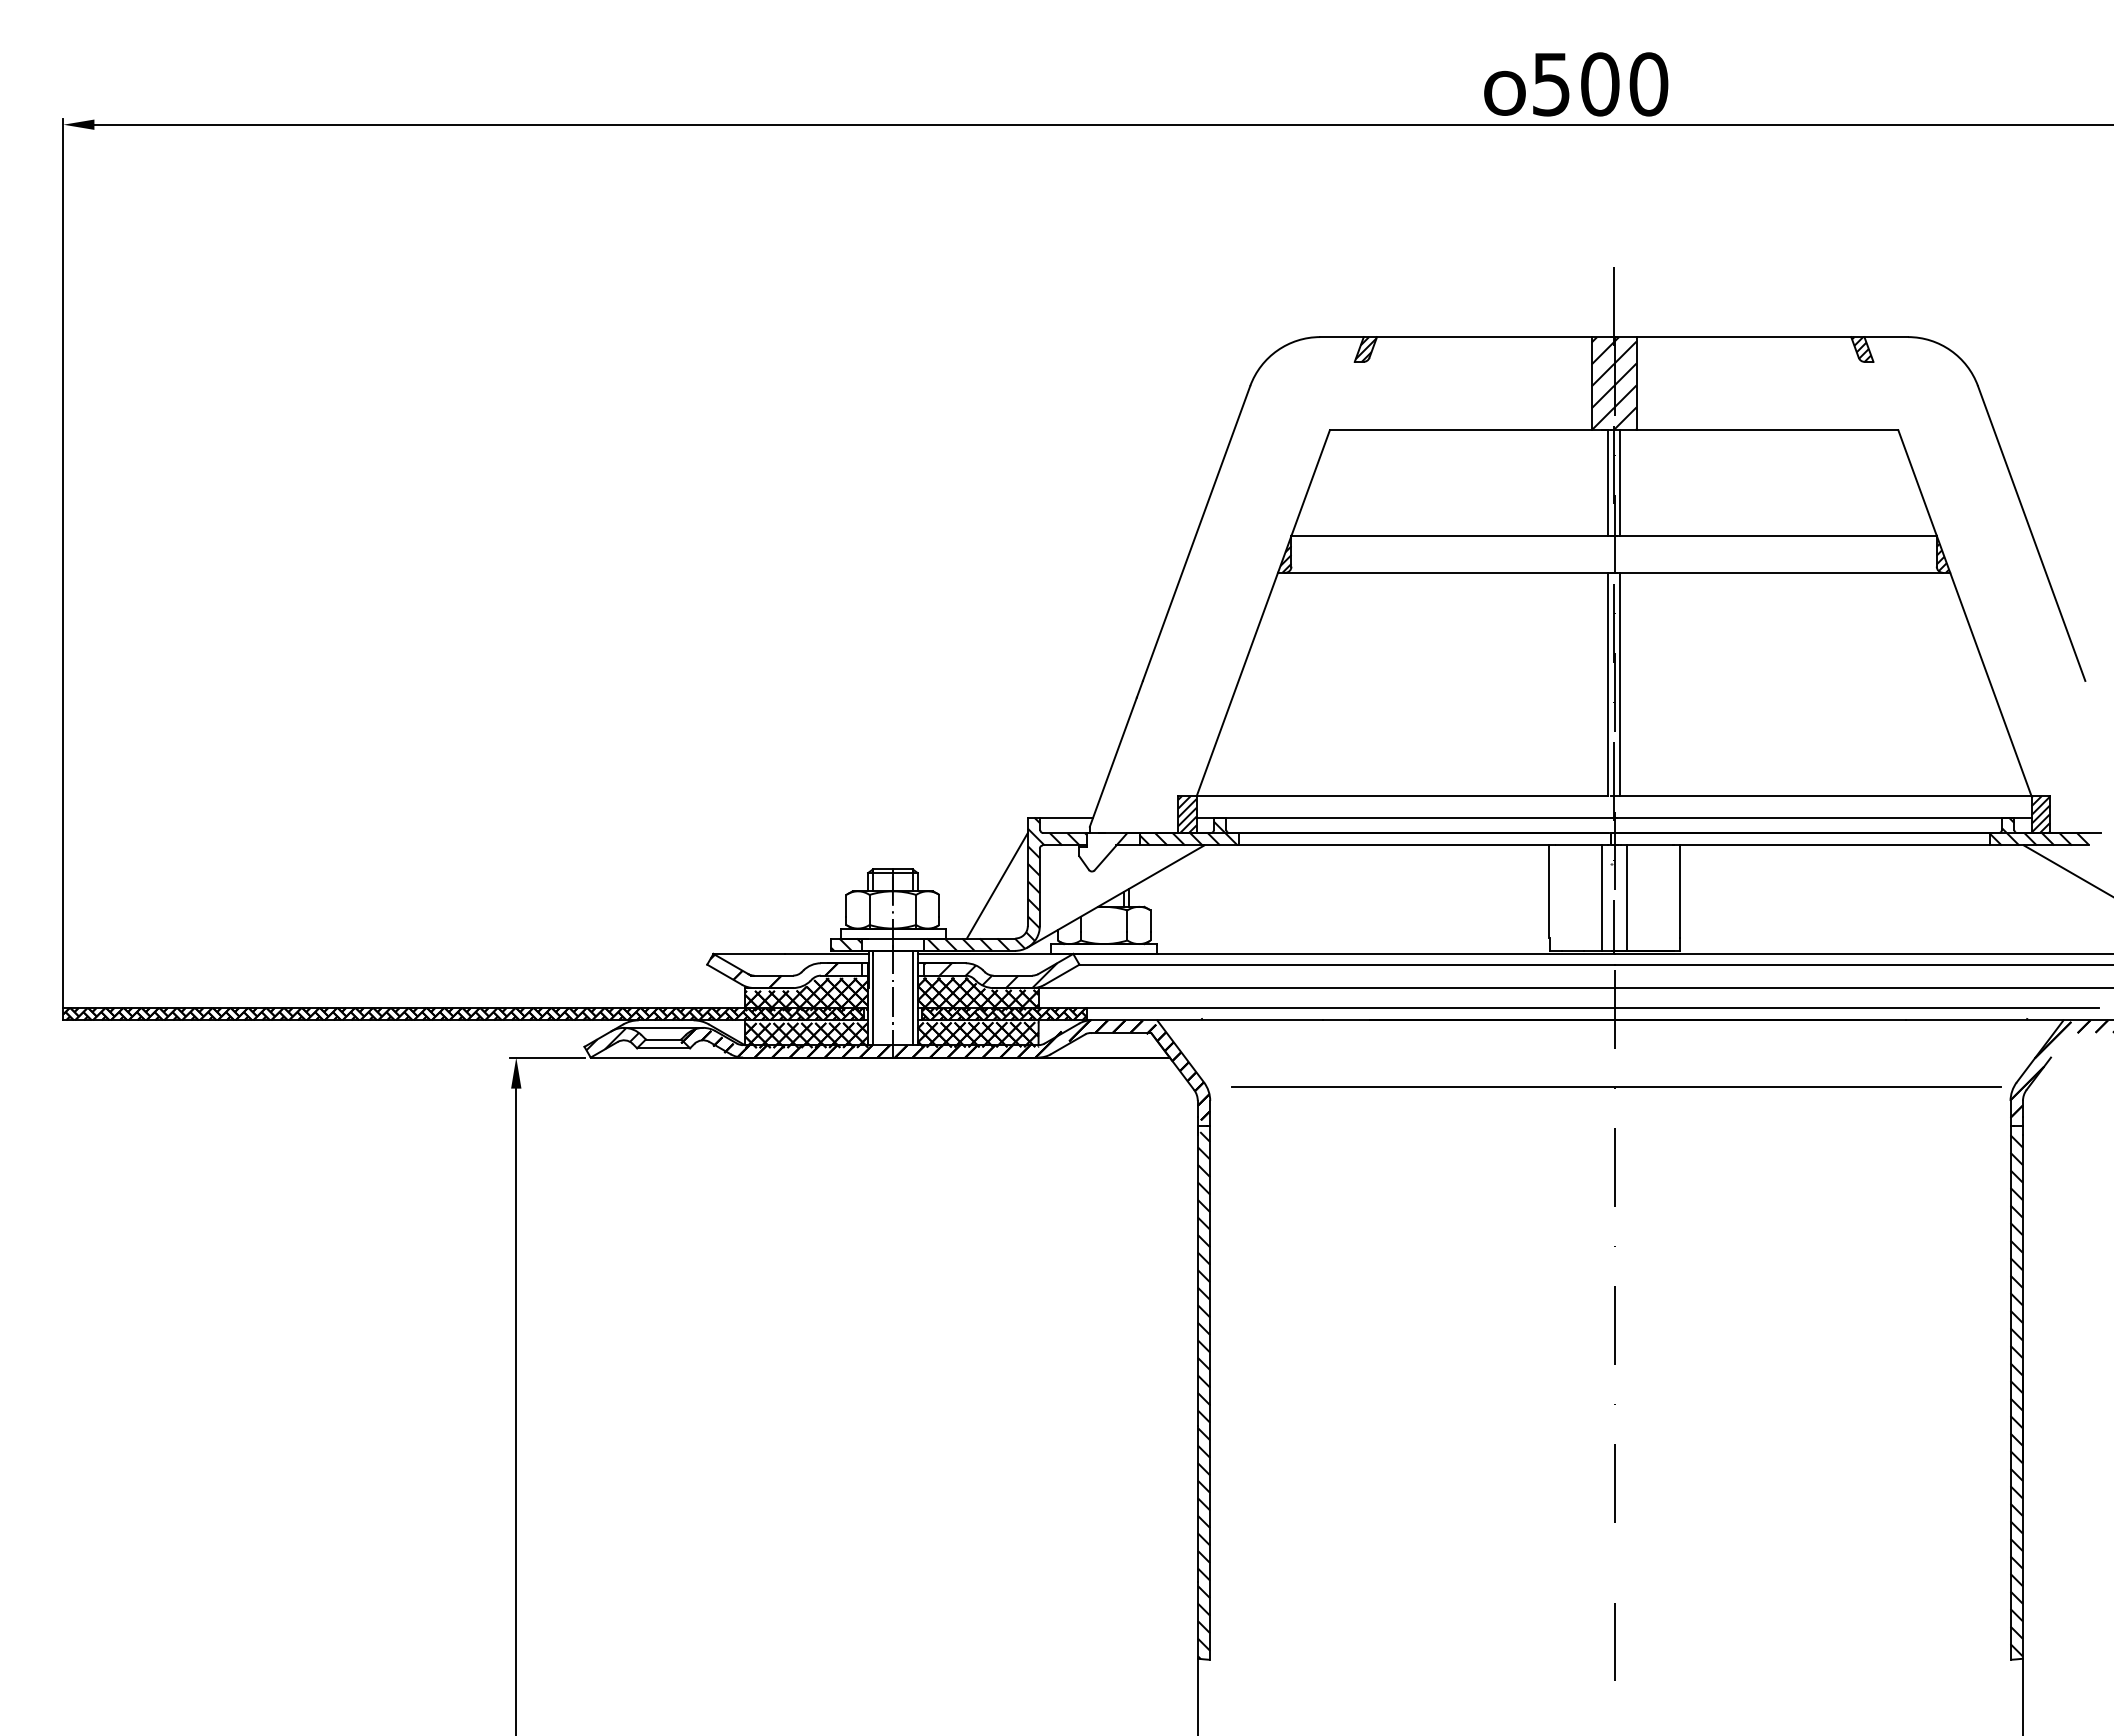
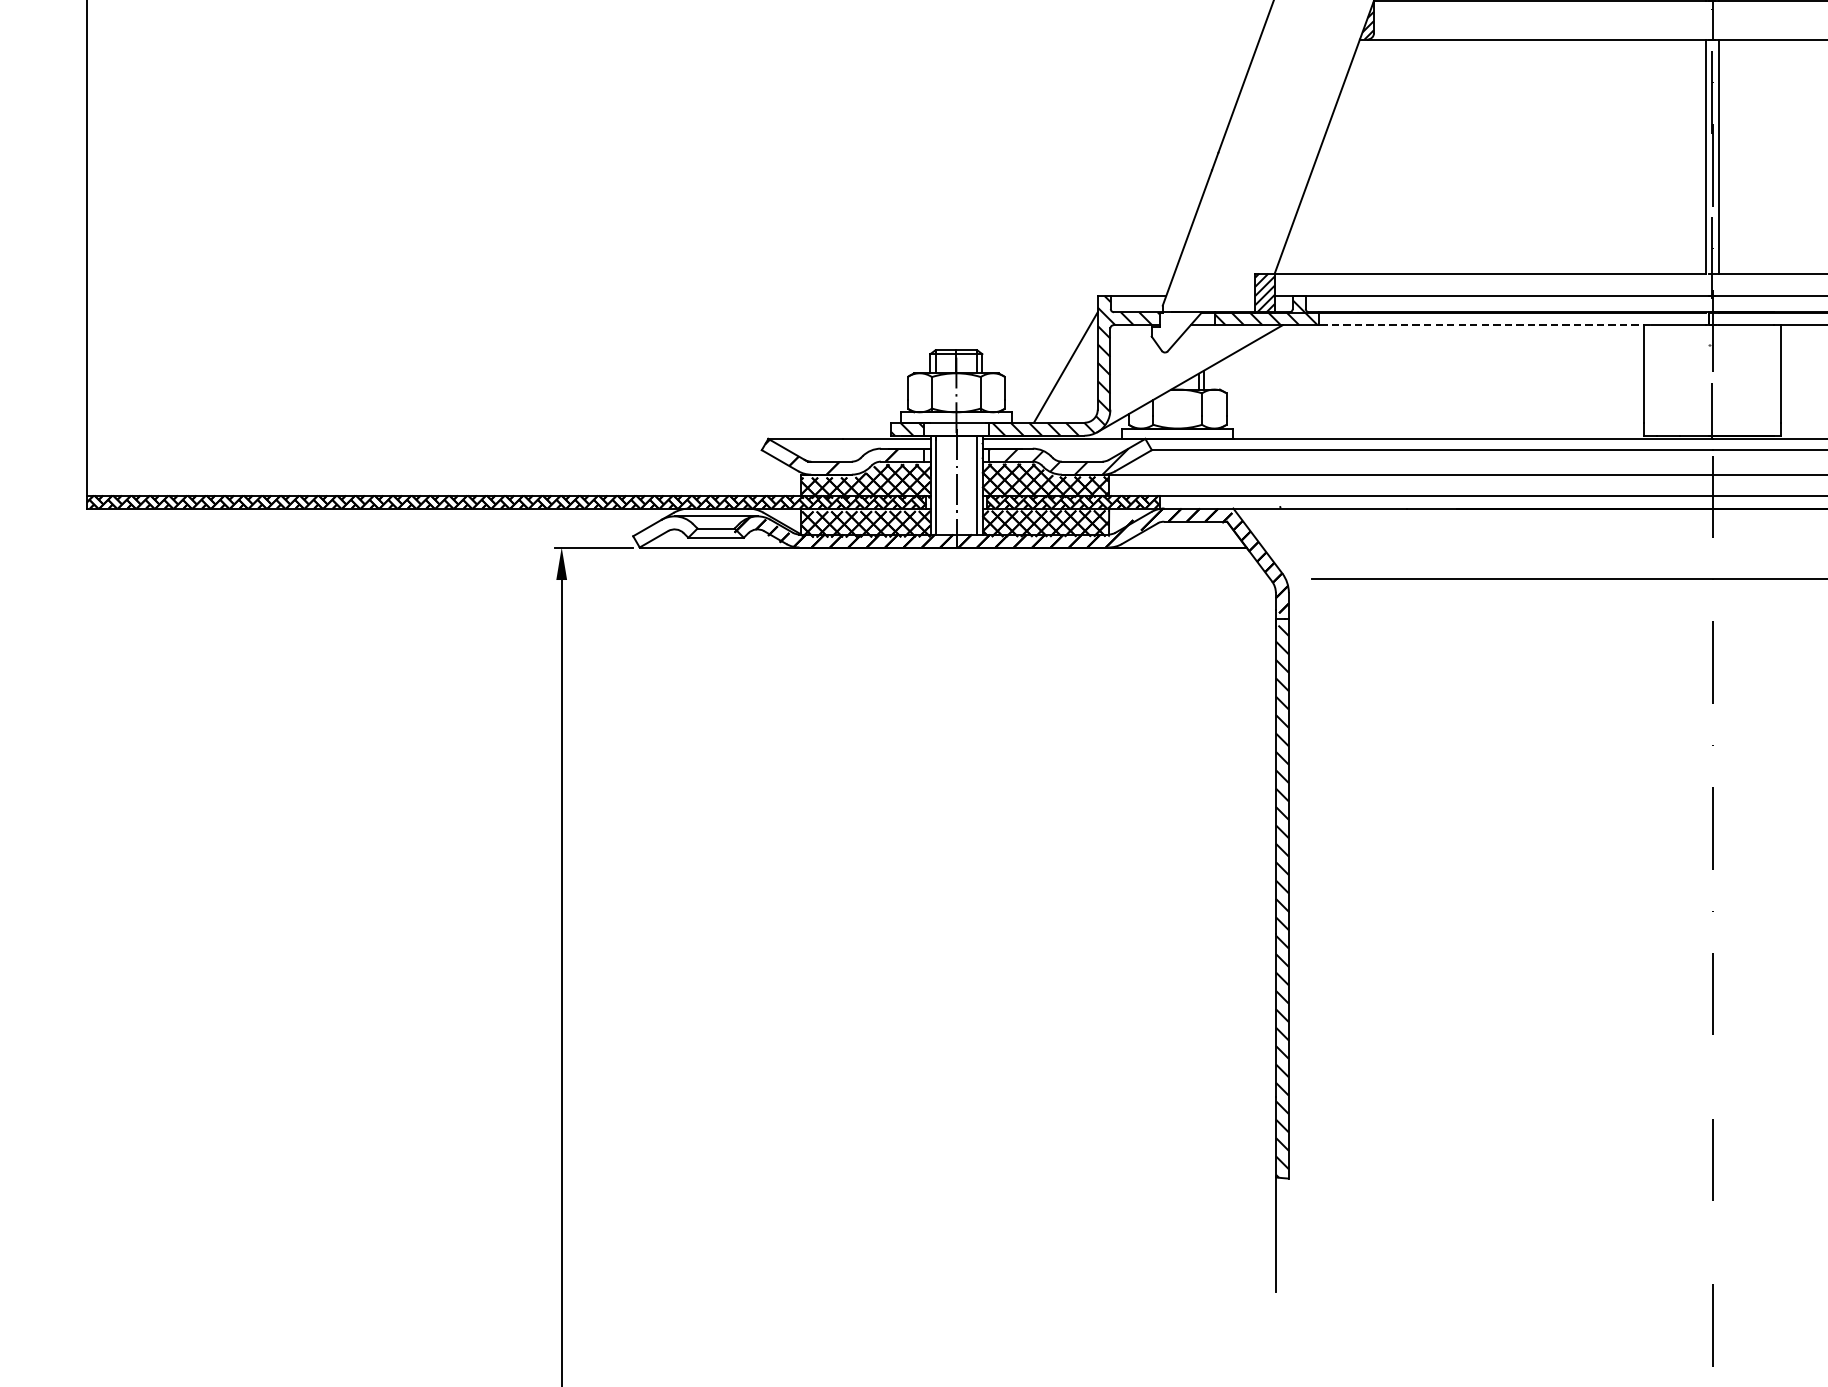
line: (1396, 845) -> (1484, 325), solid -> dashed
line: (1602, 897) -> (1699, 379), removed
line: (1627, 897) -> (1726, 379), removed
hatch: (612, 1039) -> (662, 528), removed

